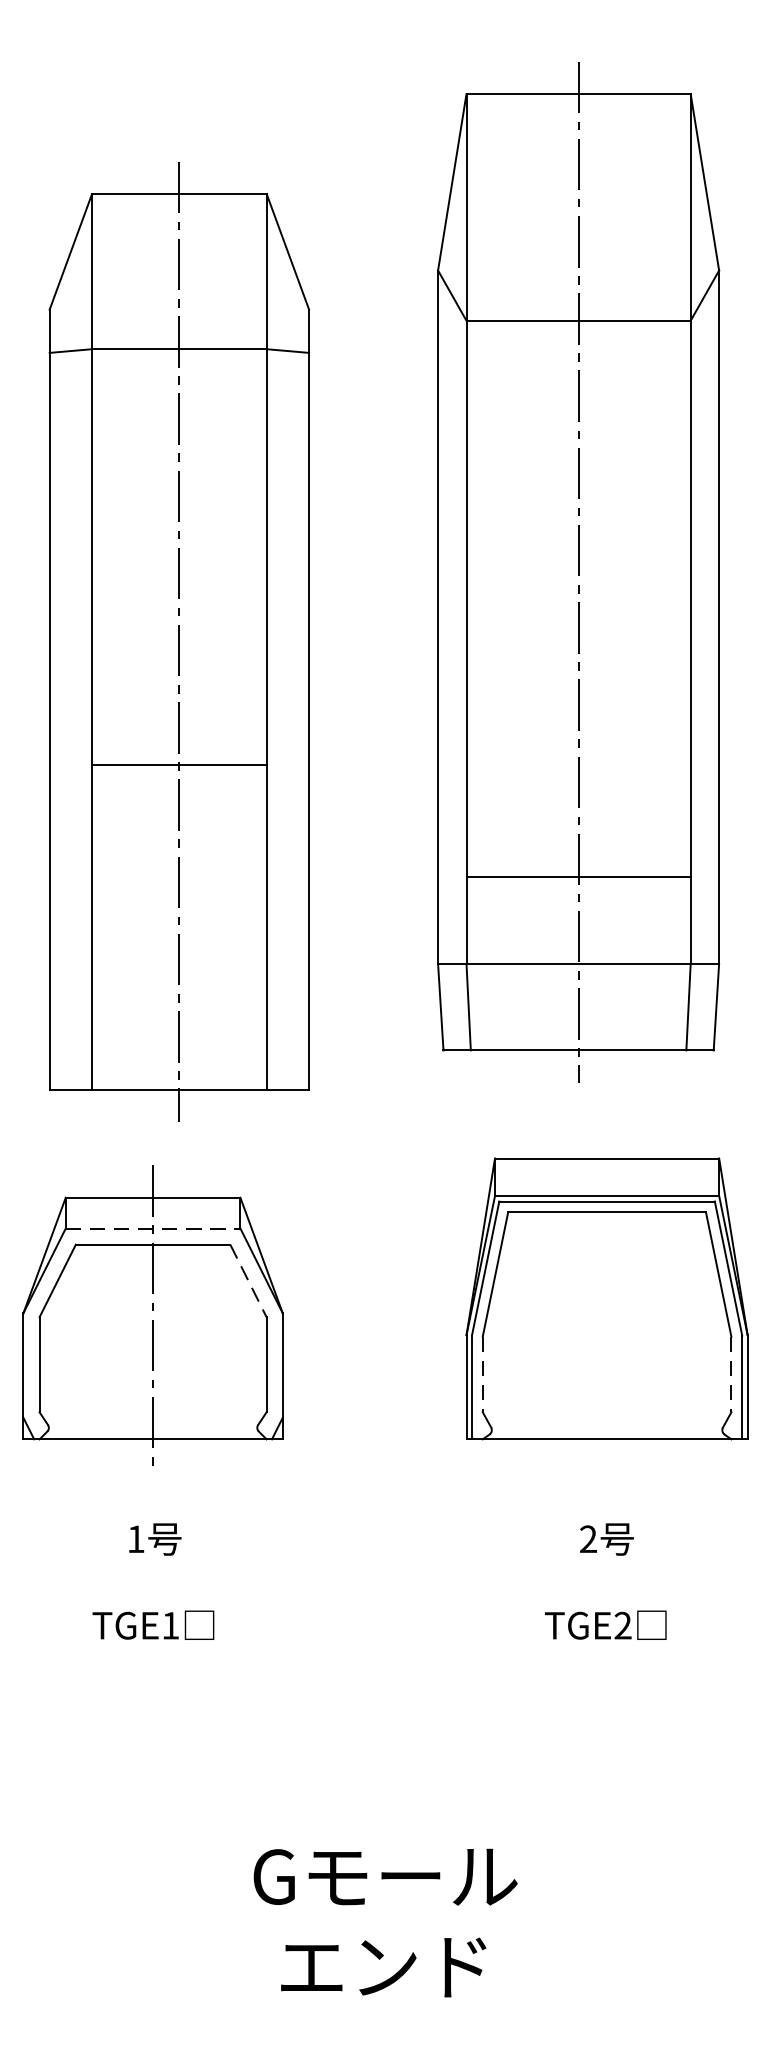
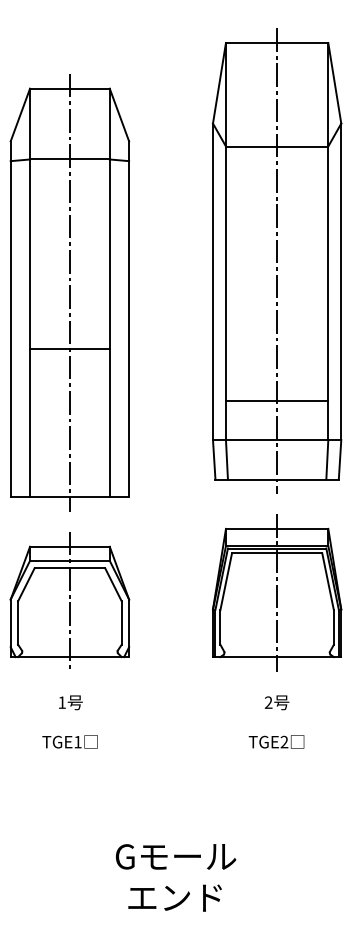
part: (579, 570) -> (277, 260), moved
part: (178, 640) -> (69, 292), moved
line: (152, 1227) -> (69, 560), dashed -> solid
line: (248, 1282) -> (113, 585), dashed -> solid
line: (607, 1297) -> (277, 592), added
line: (482, 1374) -> (220, 627), dashed -> solid
line: (730, 1374) -> (333, 627), dashed -> solid

